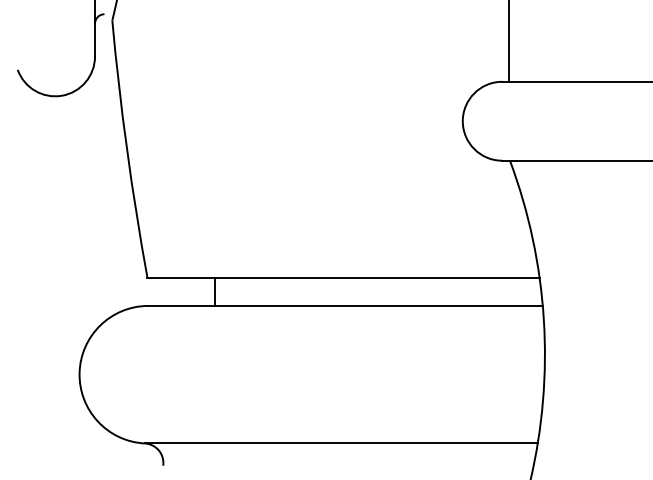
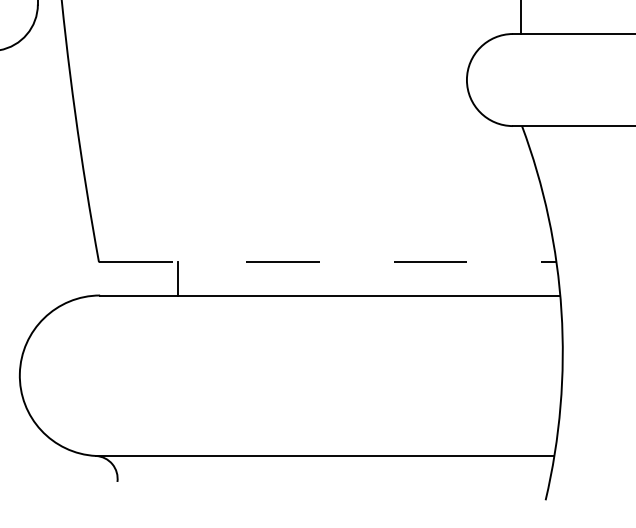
line: (343, 277) -> (327, 262), solid -> dashed

